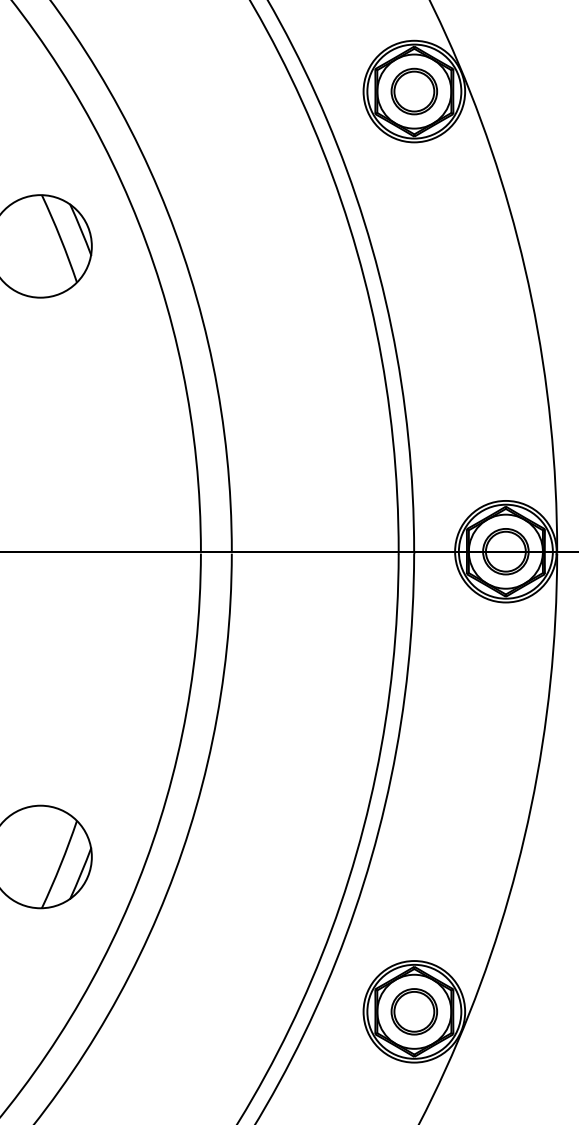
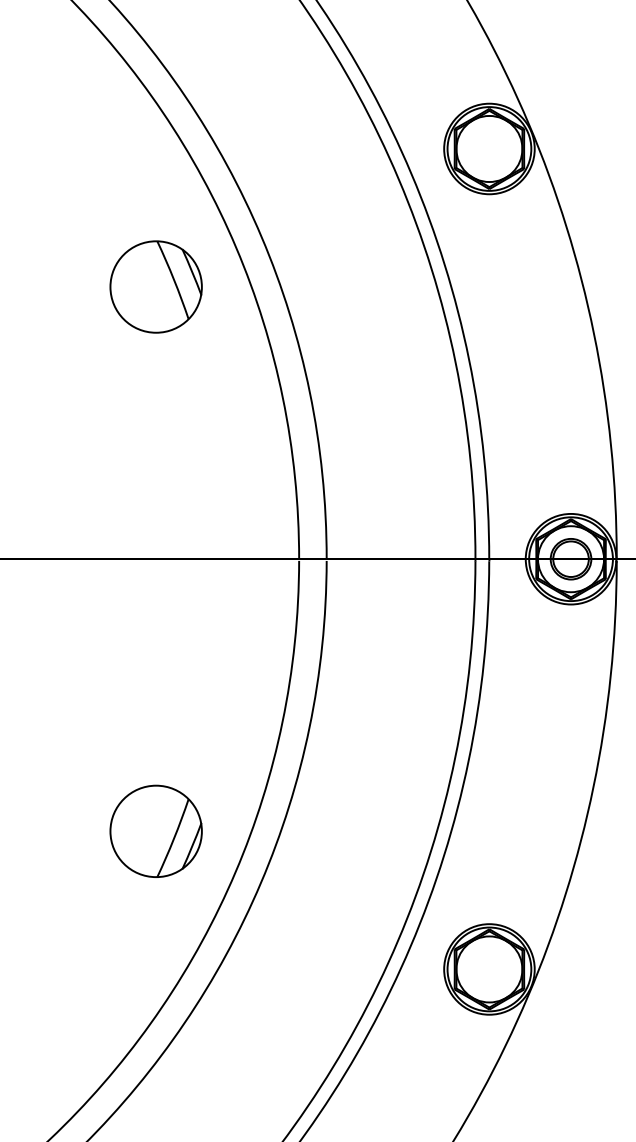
part: (414, 91) -> (489, 148), removed
part: (414, 1011) -> (489, 969), removed

